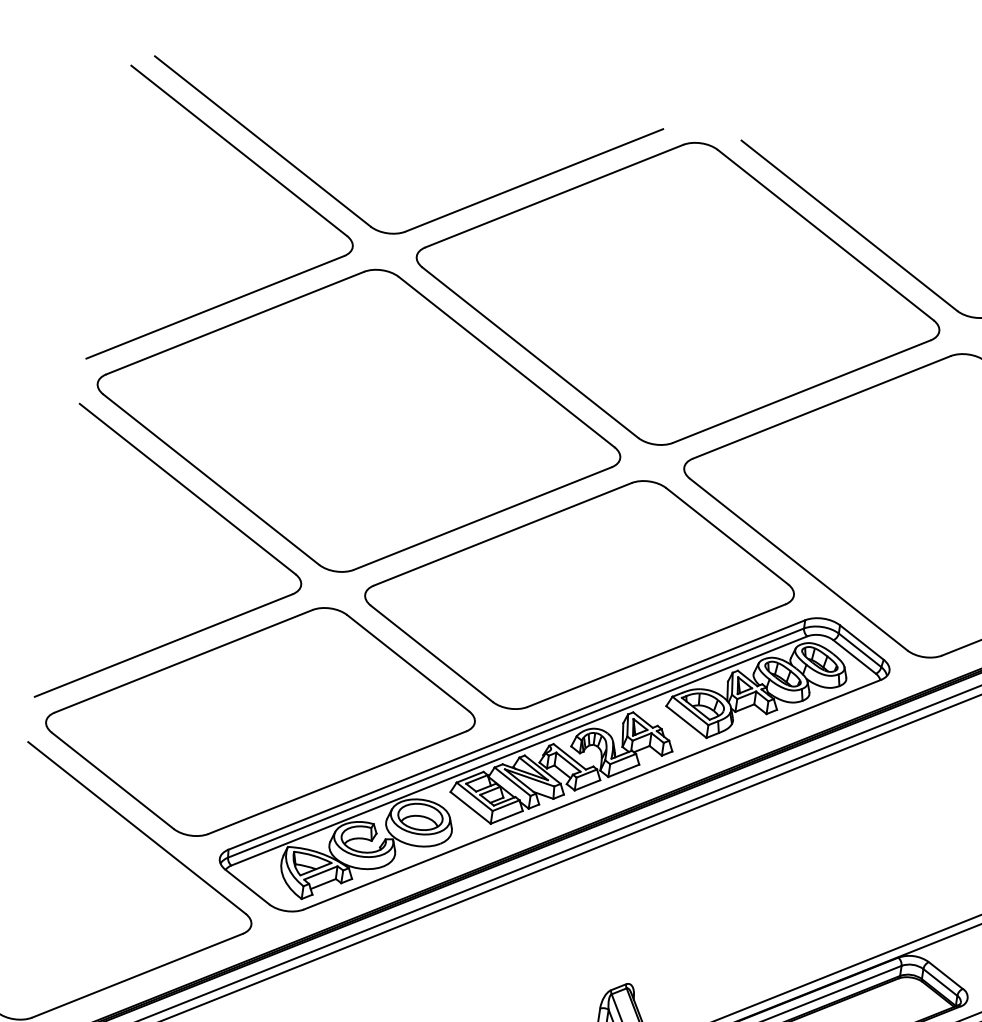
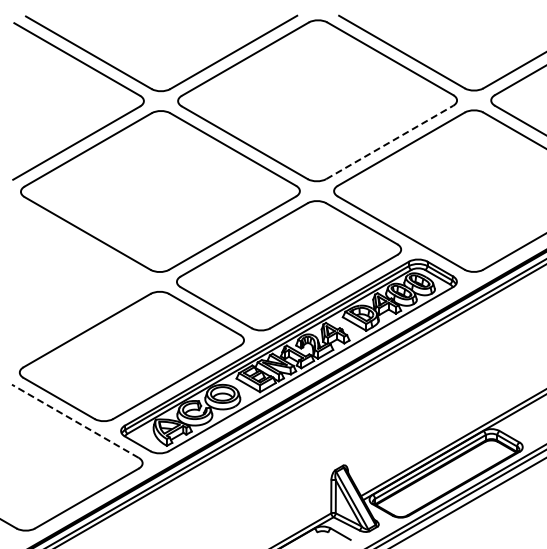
line: (803, 391) -> (390, 142), solid -> dashed
part: (202, 627) -> (94, 311), removed
line: (135, 828) -> (74, 421), solid -> dashed

